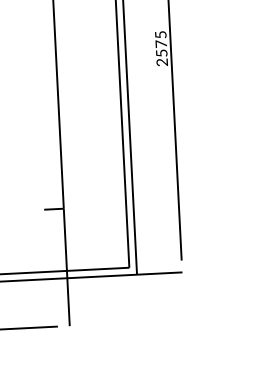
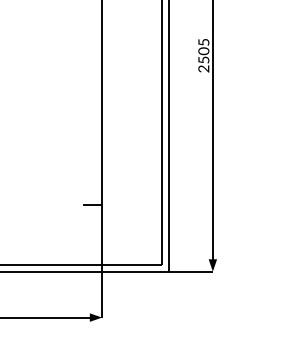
text: (160, 44) -> (203, 51), 2575 -> 2505
fill: (181, 266) -> (212, 265), added
fill: (62, 326) -> (95, 317), added

